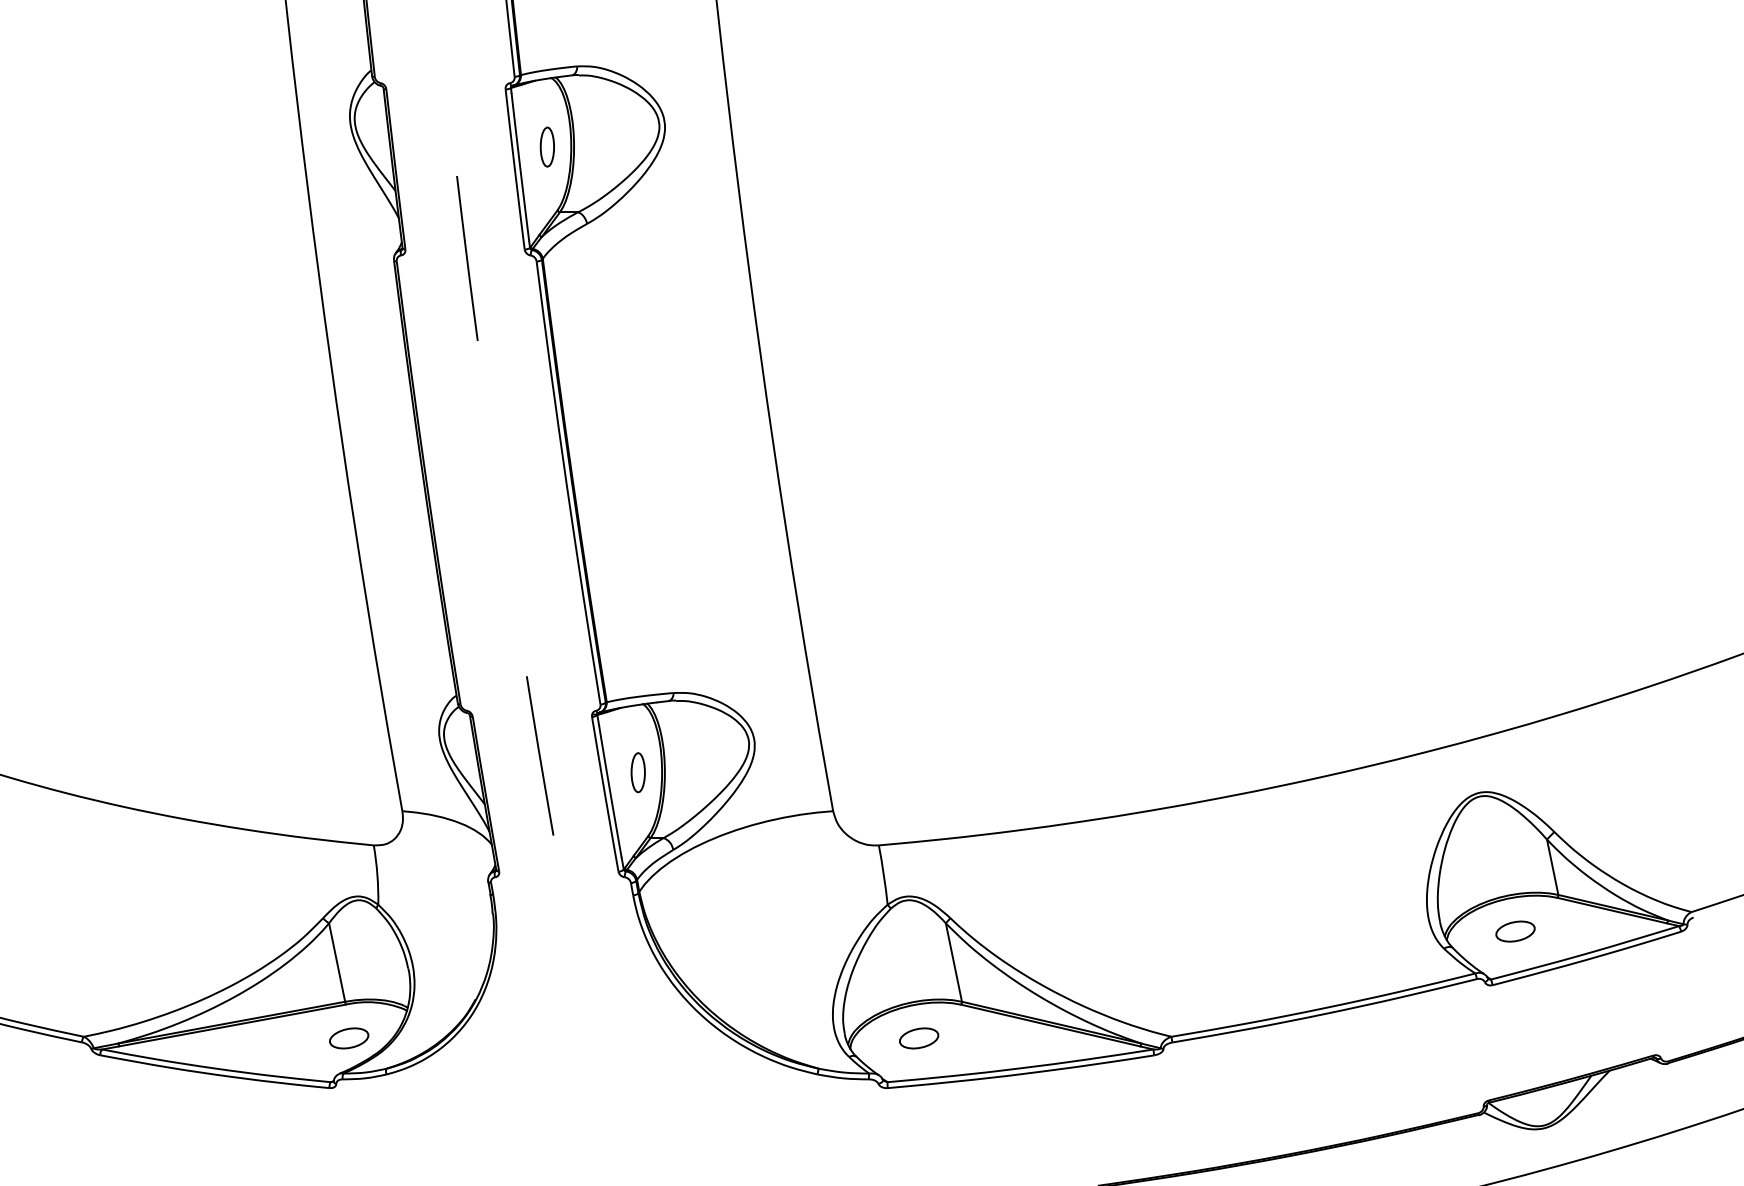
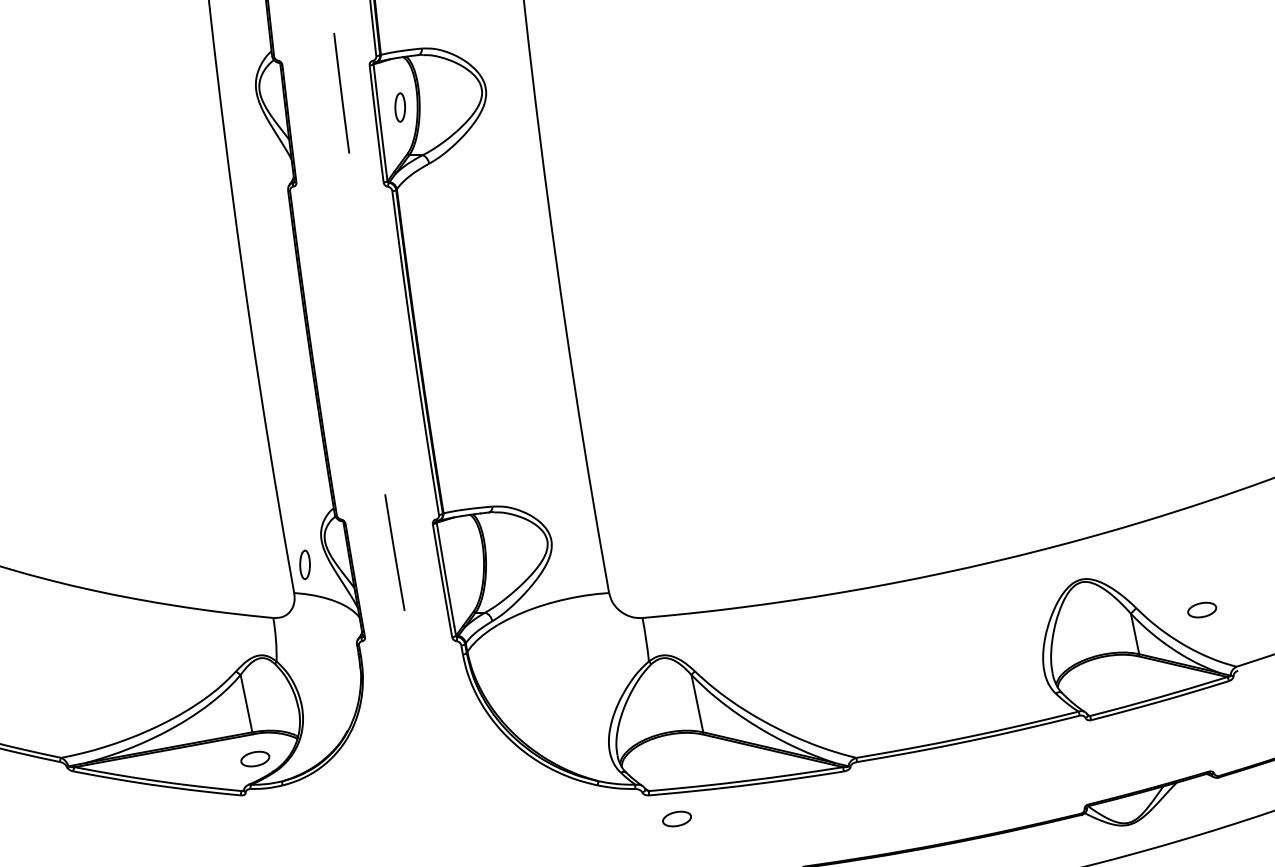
line: (467, 258) -> (341, 93), moved
part: (637, 772) -> (304, 564), moved
part: (1515, 931) -> (1202, 610), moved
part: (919, 1038) -> (677, 819), moved

